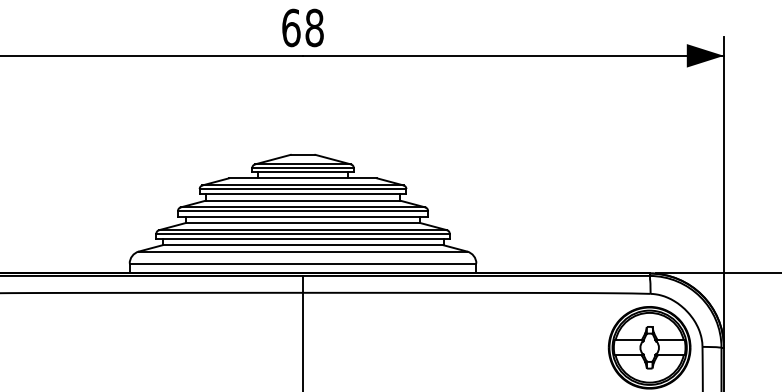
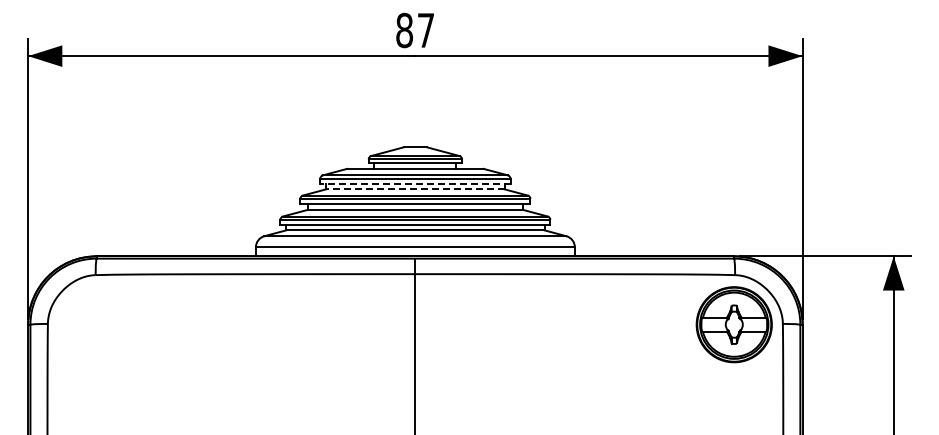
text: (303, 27) -> (415, 30), 68 -> 87
line: (302, 194) -> (414, 183), solid -> dashed
line: (302, 200) -> (414, 189), solid -> dashed

